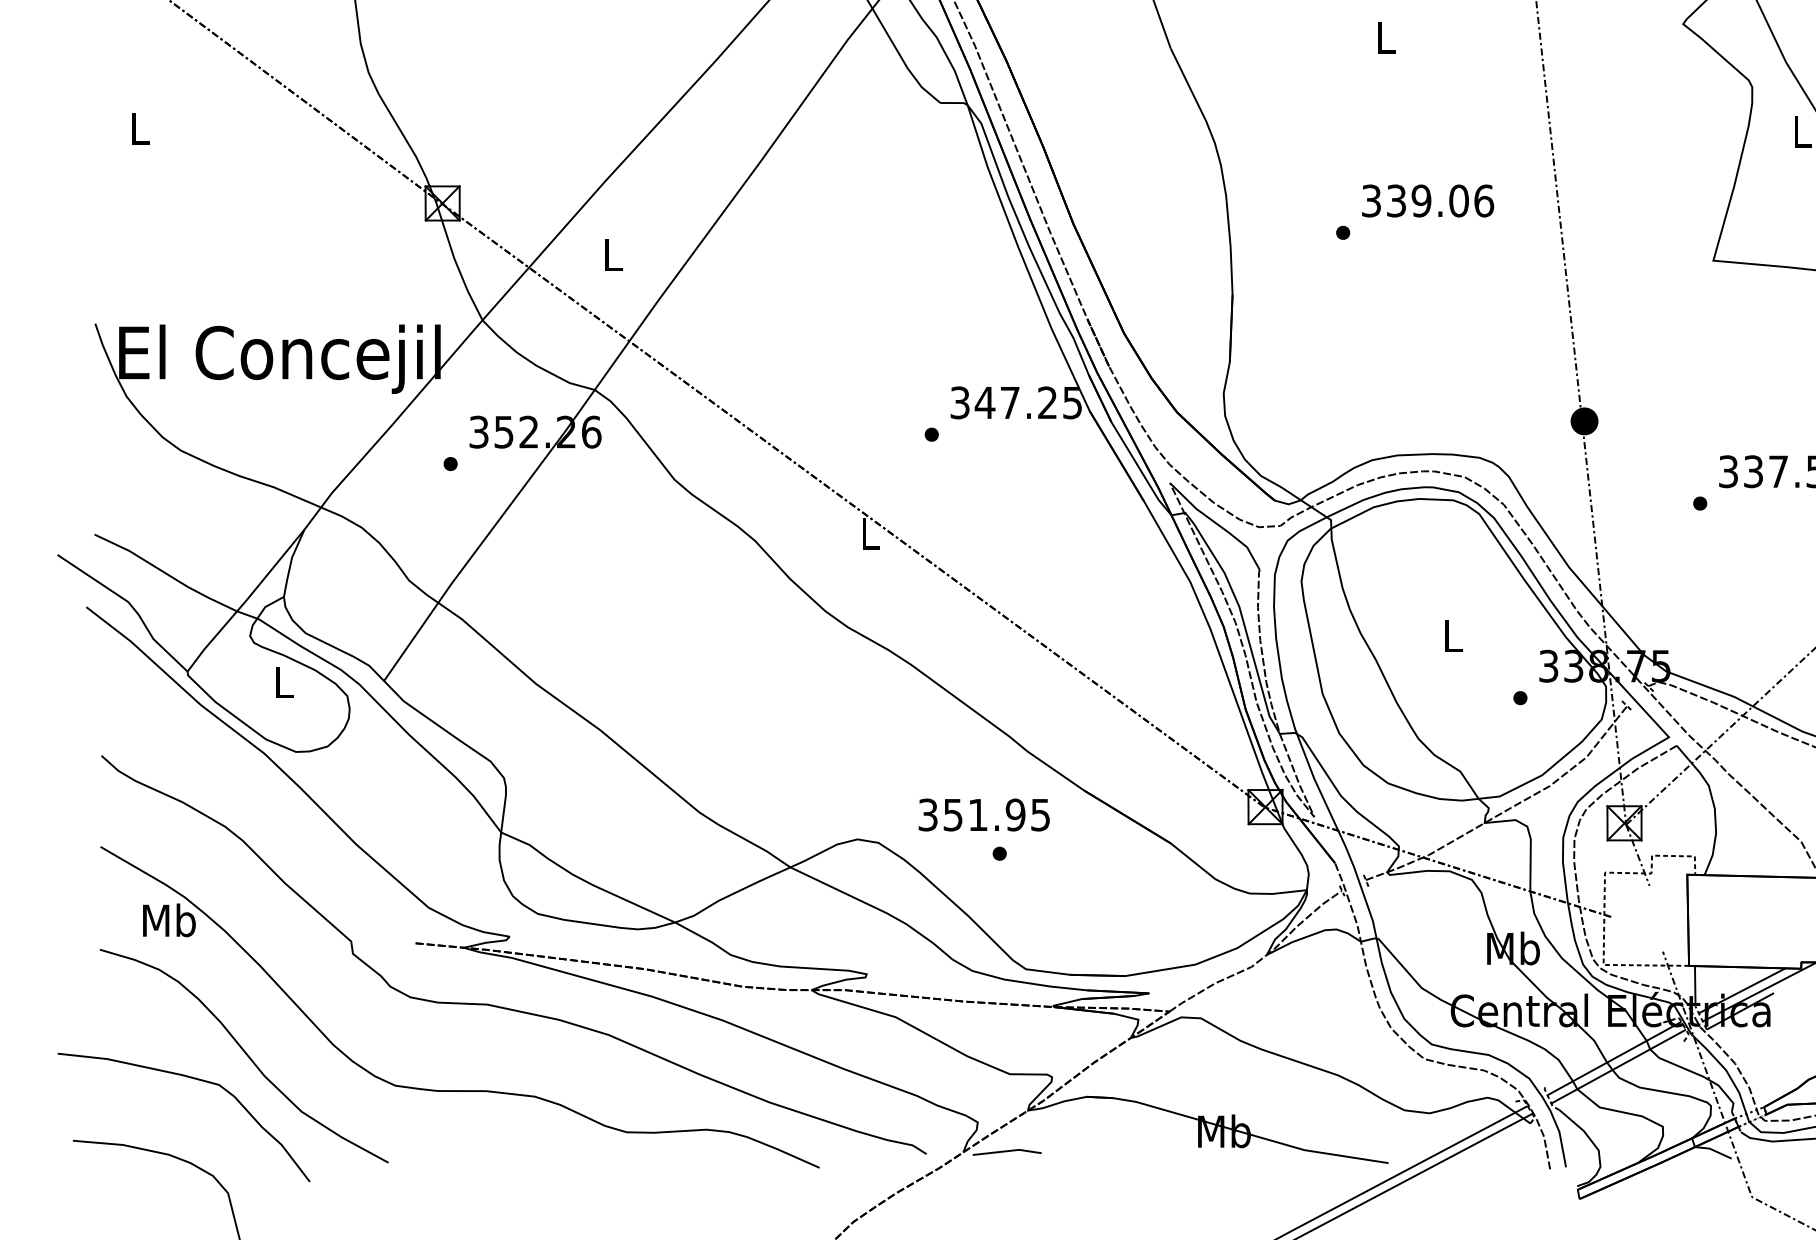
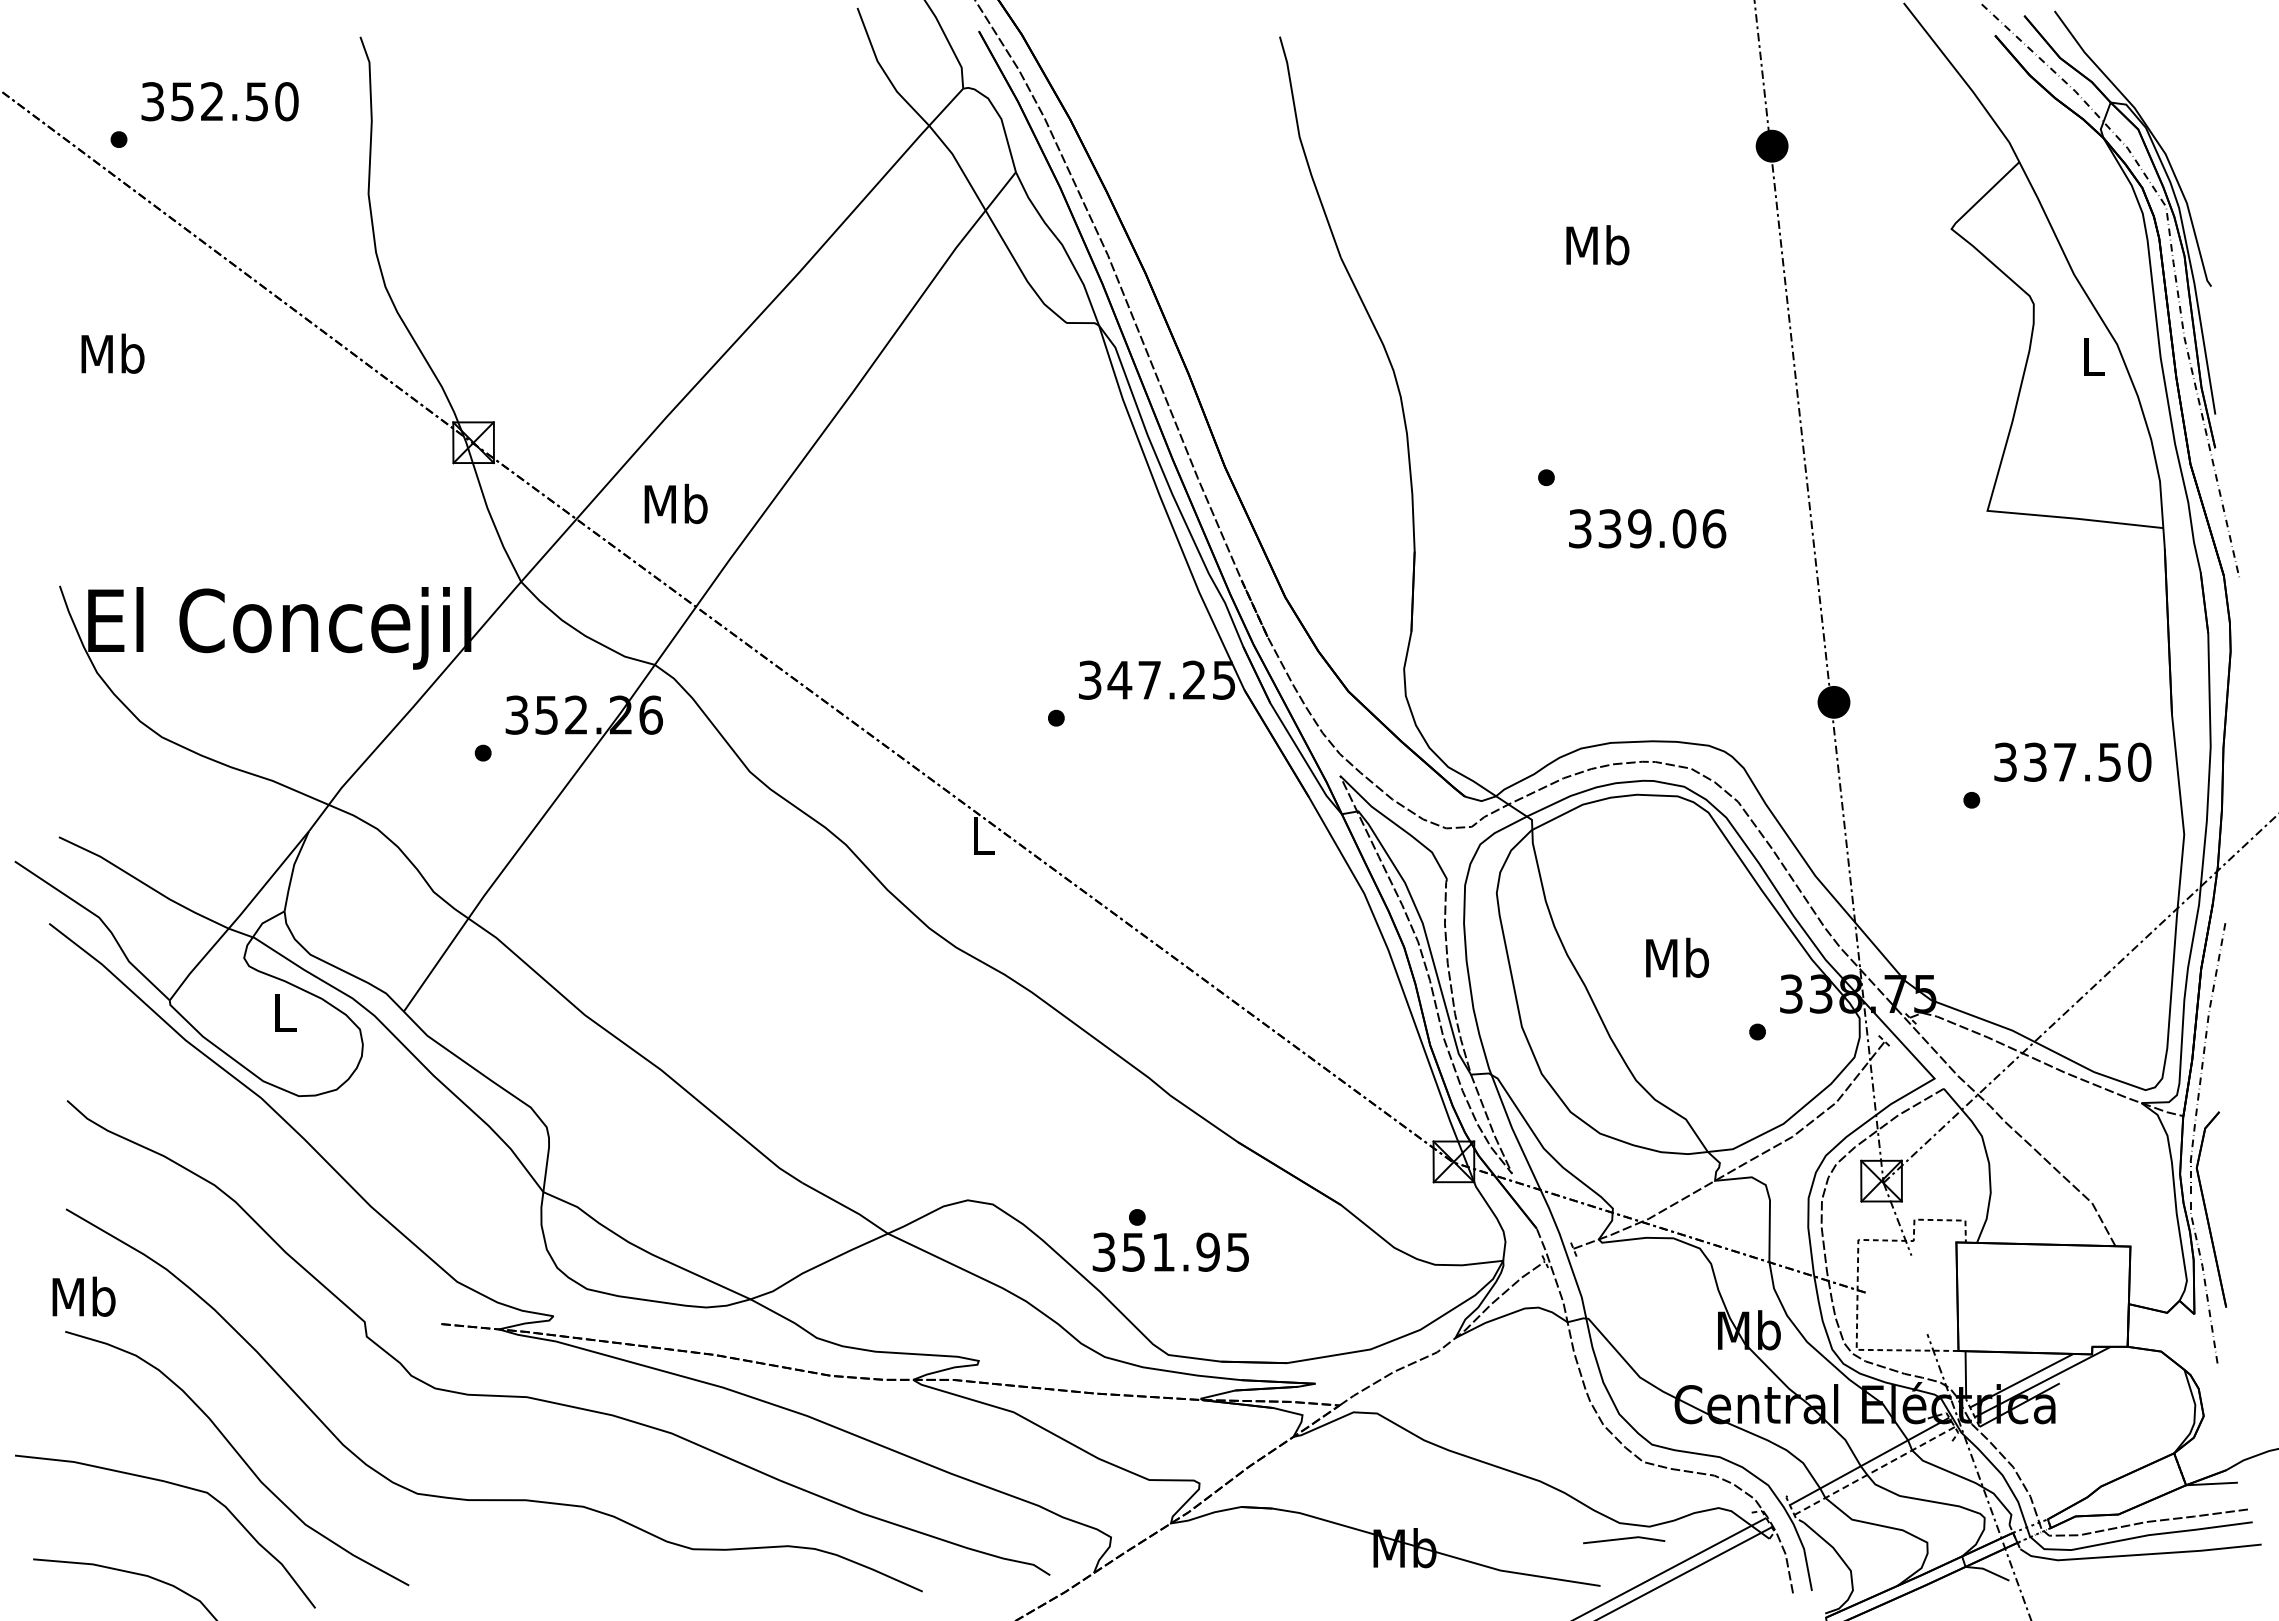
text: (1386, 37) -> (1597, 245), L -> Mb
text: (139, 128) -> (112, 353), L -> Mb
text: (1428, 200) -> (1647, 528), moved
text: (612, 254) -> (675, 503), L -> Mb
text: (1453, 635) -> (1677, 957), L -> Mb
text: (983, 814) -> (1170, 1251), moved
text: (168, 920) -> (83, 1296), moved
line: (1619, 1066) -> (1875, 1470), solid -> dashed
line: (1007, 1151) -> (1624, 1539), moved

